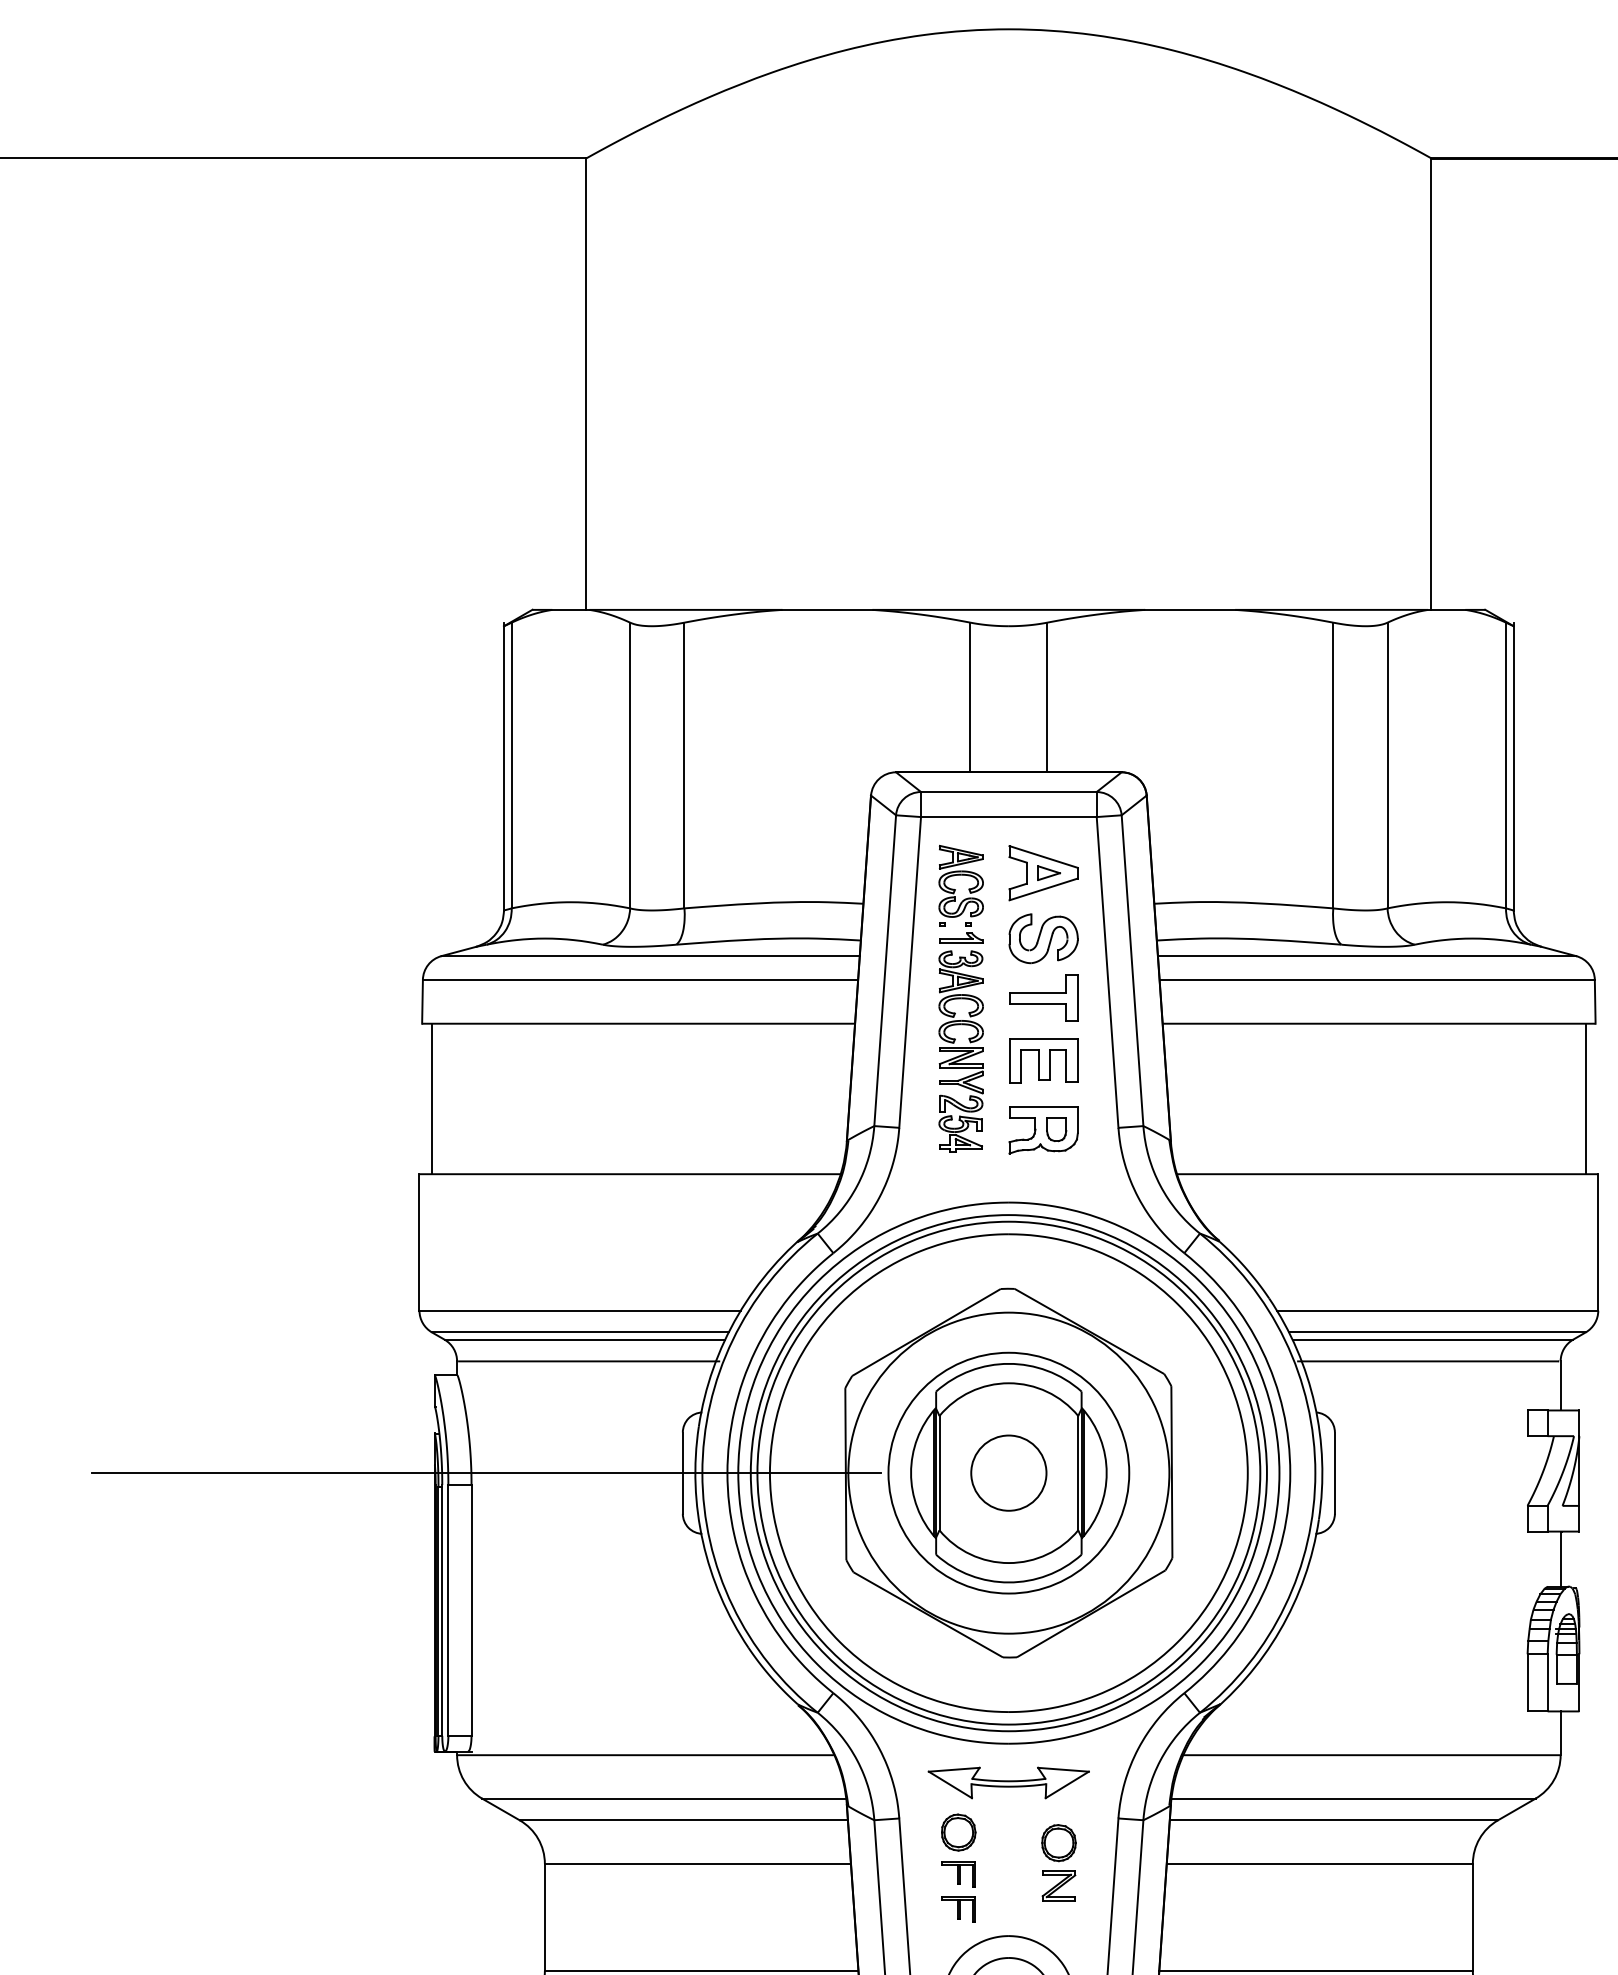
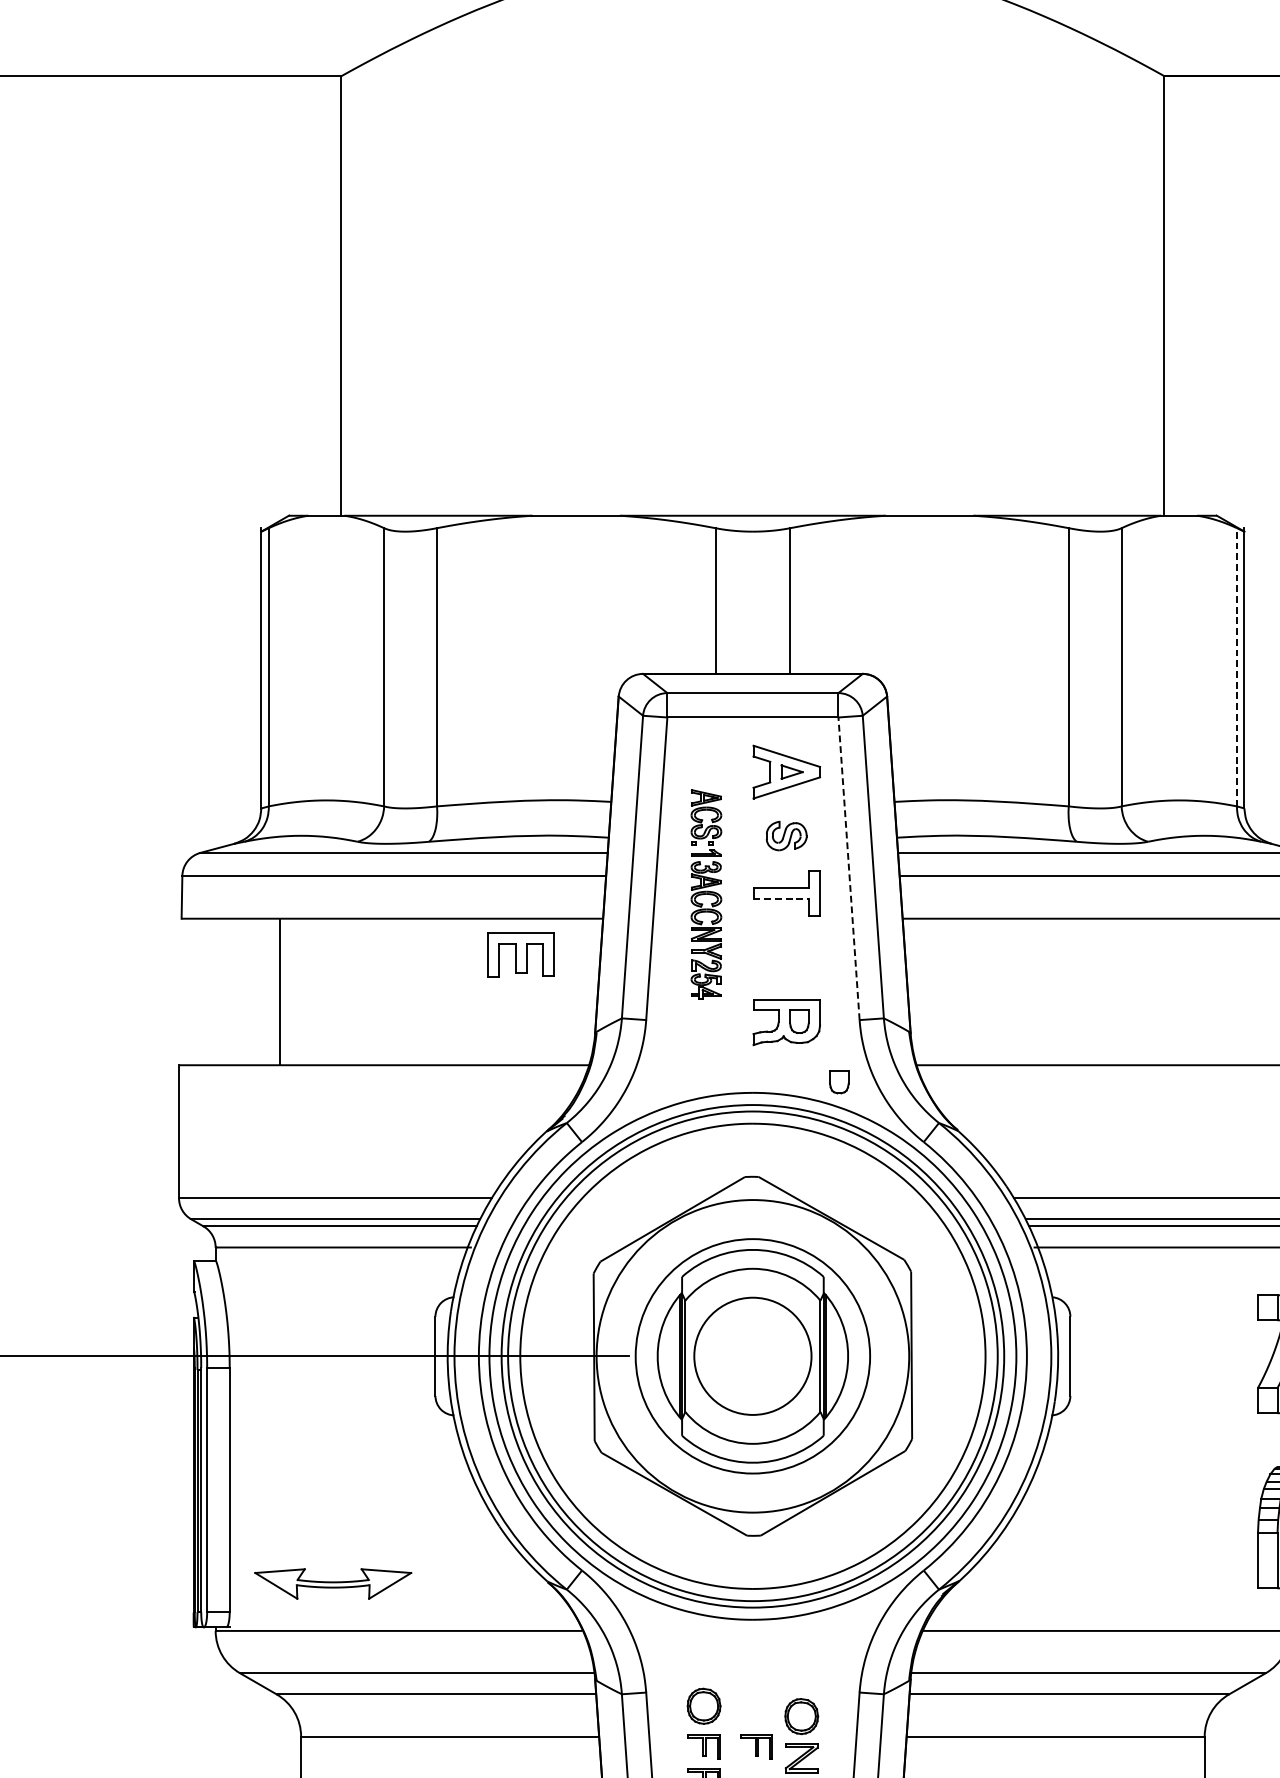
line: (1506, 765) -> (1237, 667), solid -> dashed
part: (1043, 938) -> (786, 835), size x0.6
line: (1107, 972) -> (848, 868), solid -> dashed
part: (960, 998) -> (705, 894), size x0.7
line: (1038, 1003) -> (781, 899), solid -> dashed
part: (1043, 1060) -> (520, 954), moved
line: (432, 1098) -> (280, 991), moved
part: (1097, 1191) -> (839, 1082), added
circle: (1008, 1472) -> (752, 1355), size x1.6
part: (1008, 1782) -> (332, 1583), moved
part: (1012, 1874) -> (756, 1747), added

